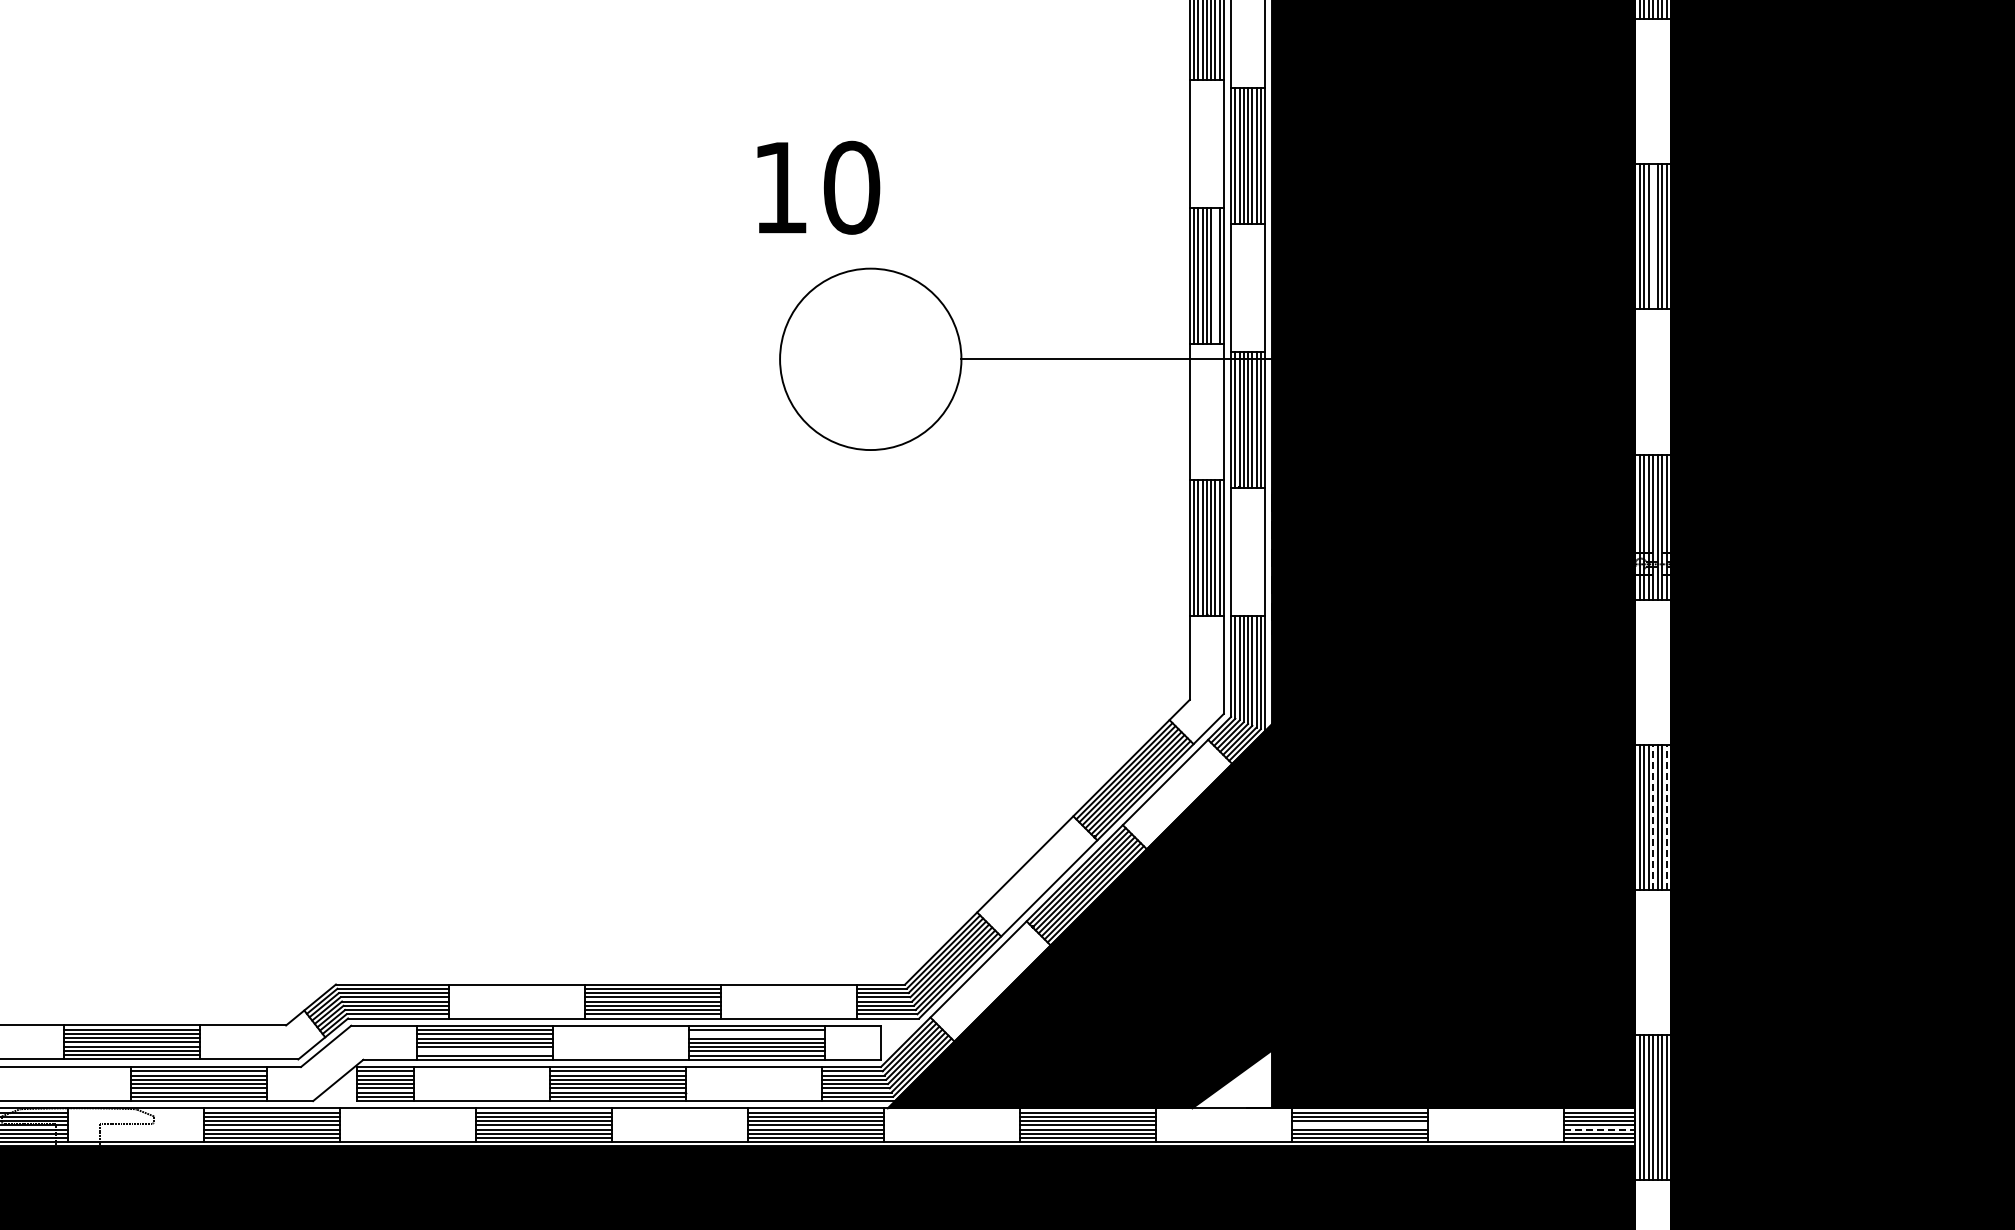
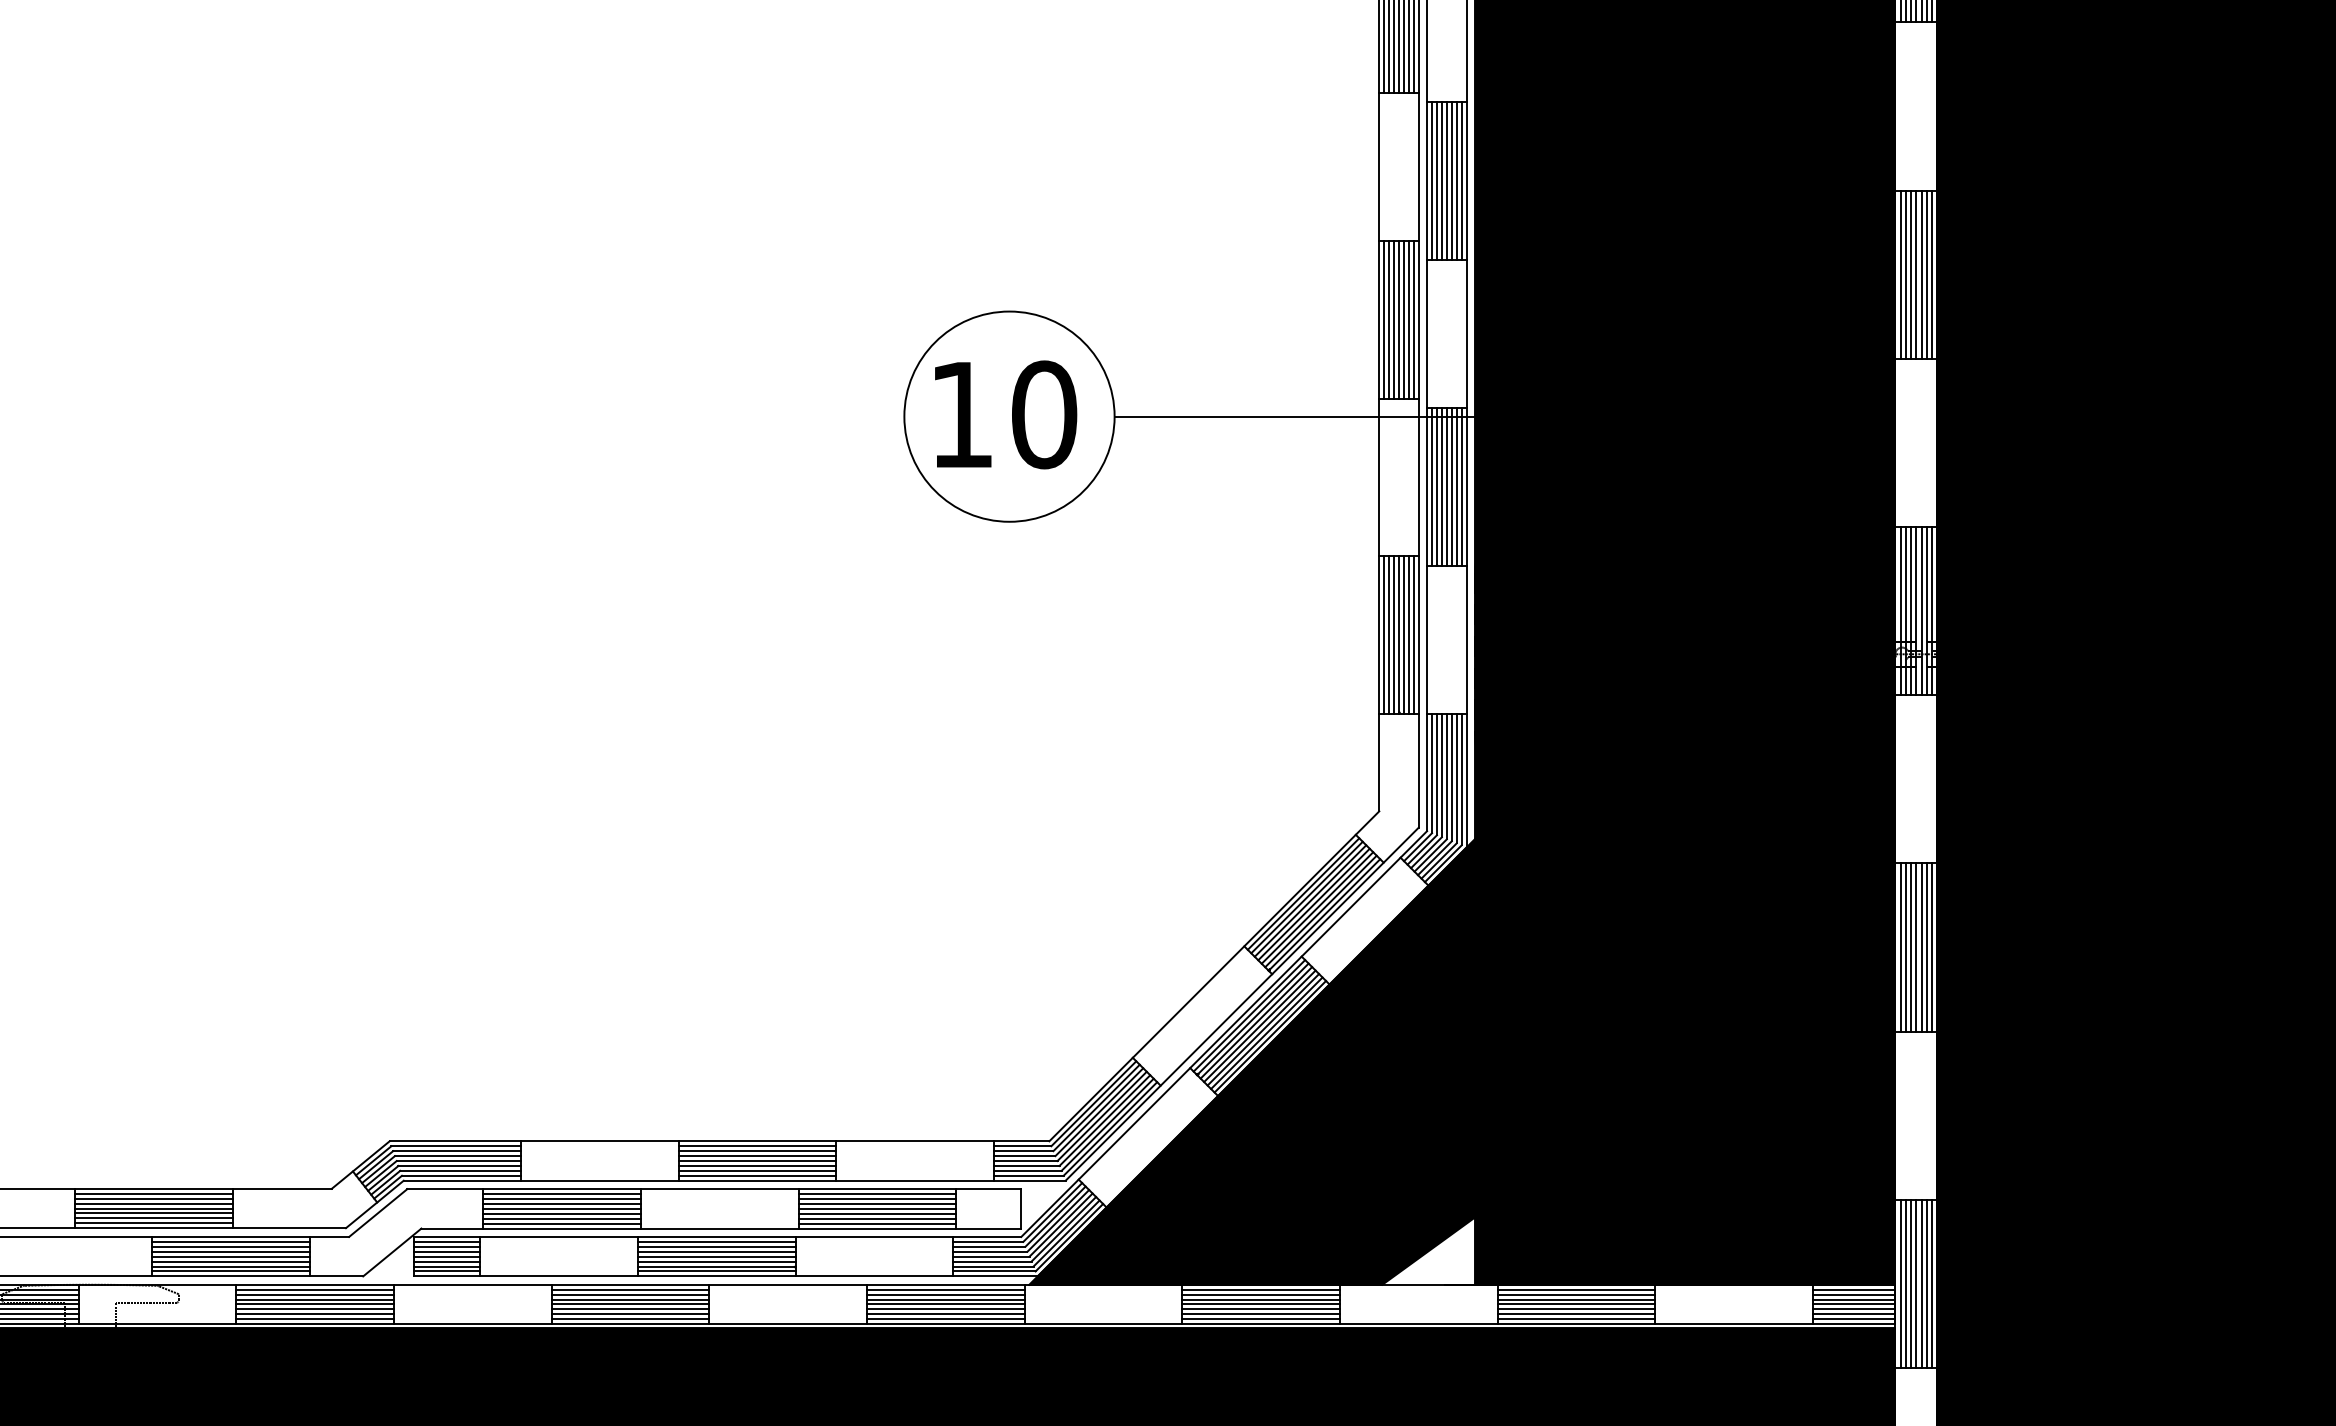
text: (818, 187) -> (1005, 414), moved
line: (1653, 236) -> (1916, 274), added
line: (1215, 275) -> (1409, 319), added
line: (1653, 817) -> (1916, 947), dashed -> solid
line: (1666, 817) -> (1931, 947), dashed -> solid
line: (756, 1034) -> (877, 1199), added
line: (484, 1051) -> (561, 1218), added
line: (1359, 1125) -> (1576, 1304), added
line: (1599, 1129) -> (1854, 1309), dashed -> solid

